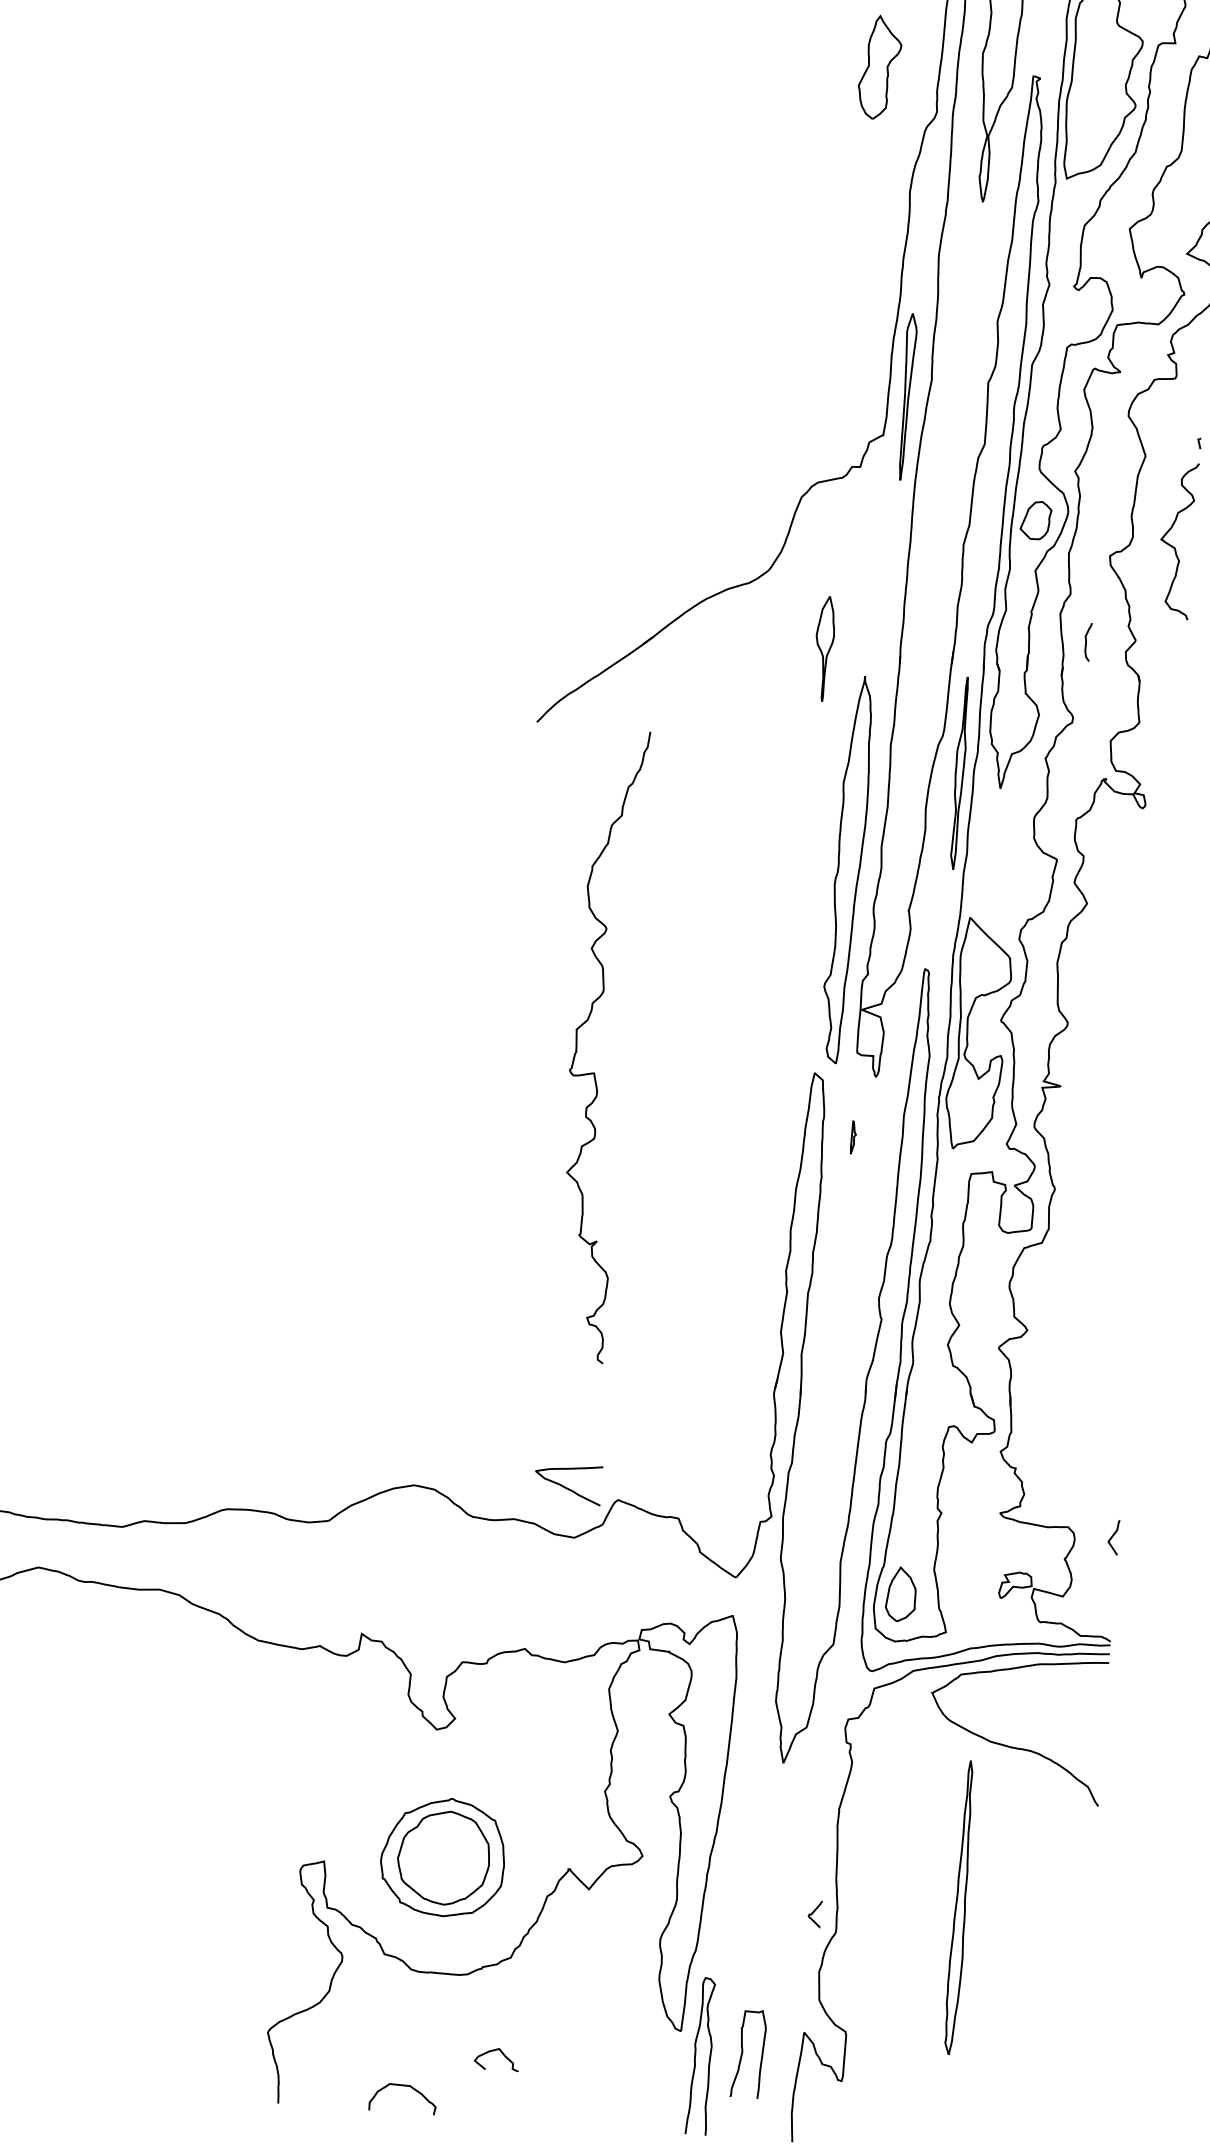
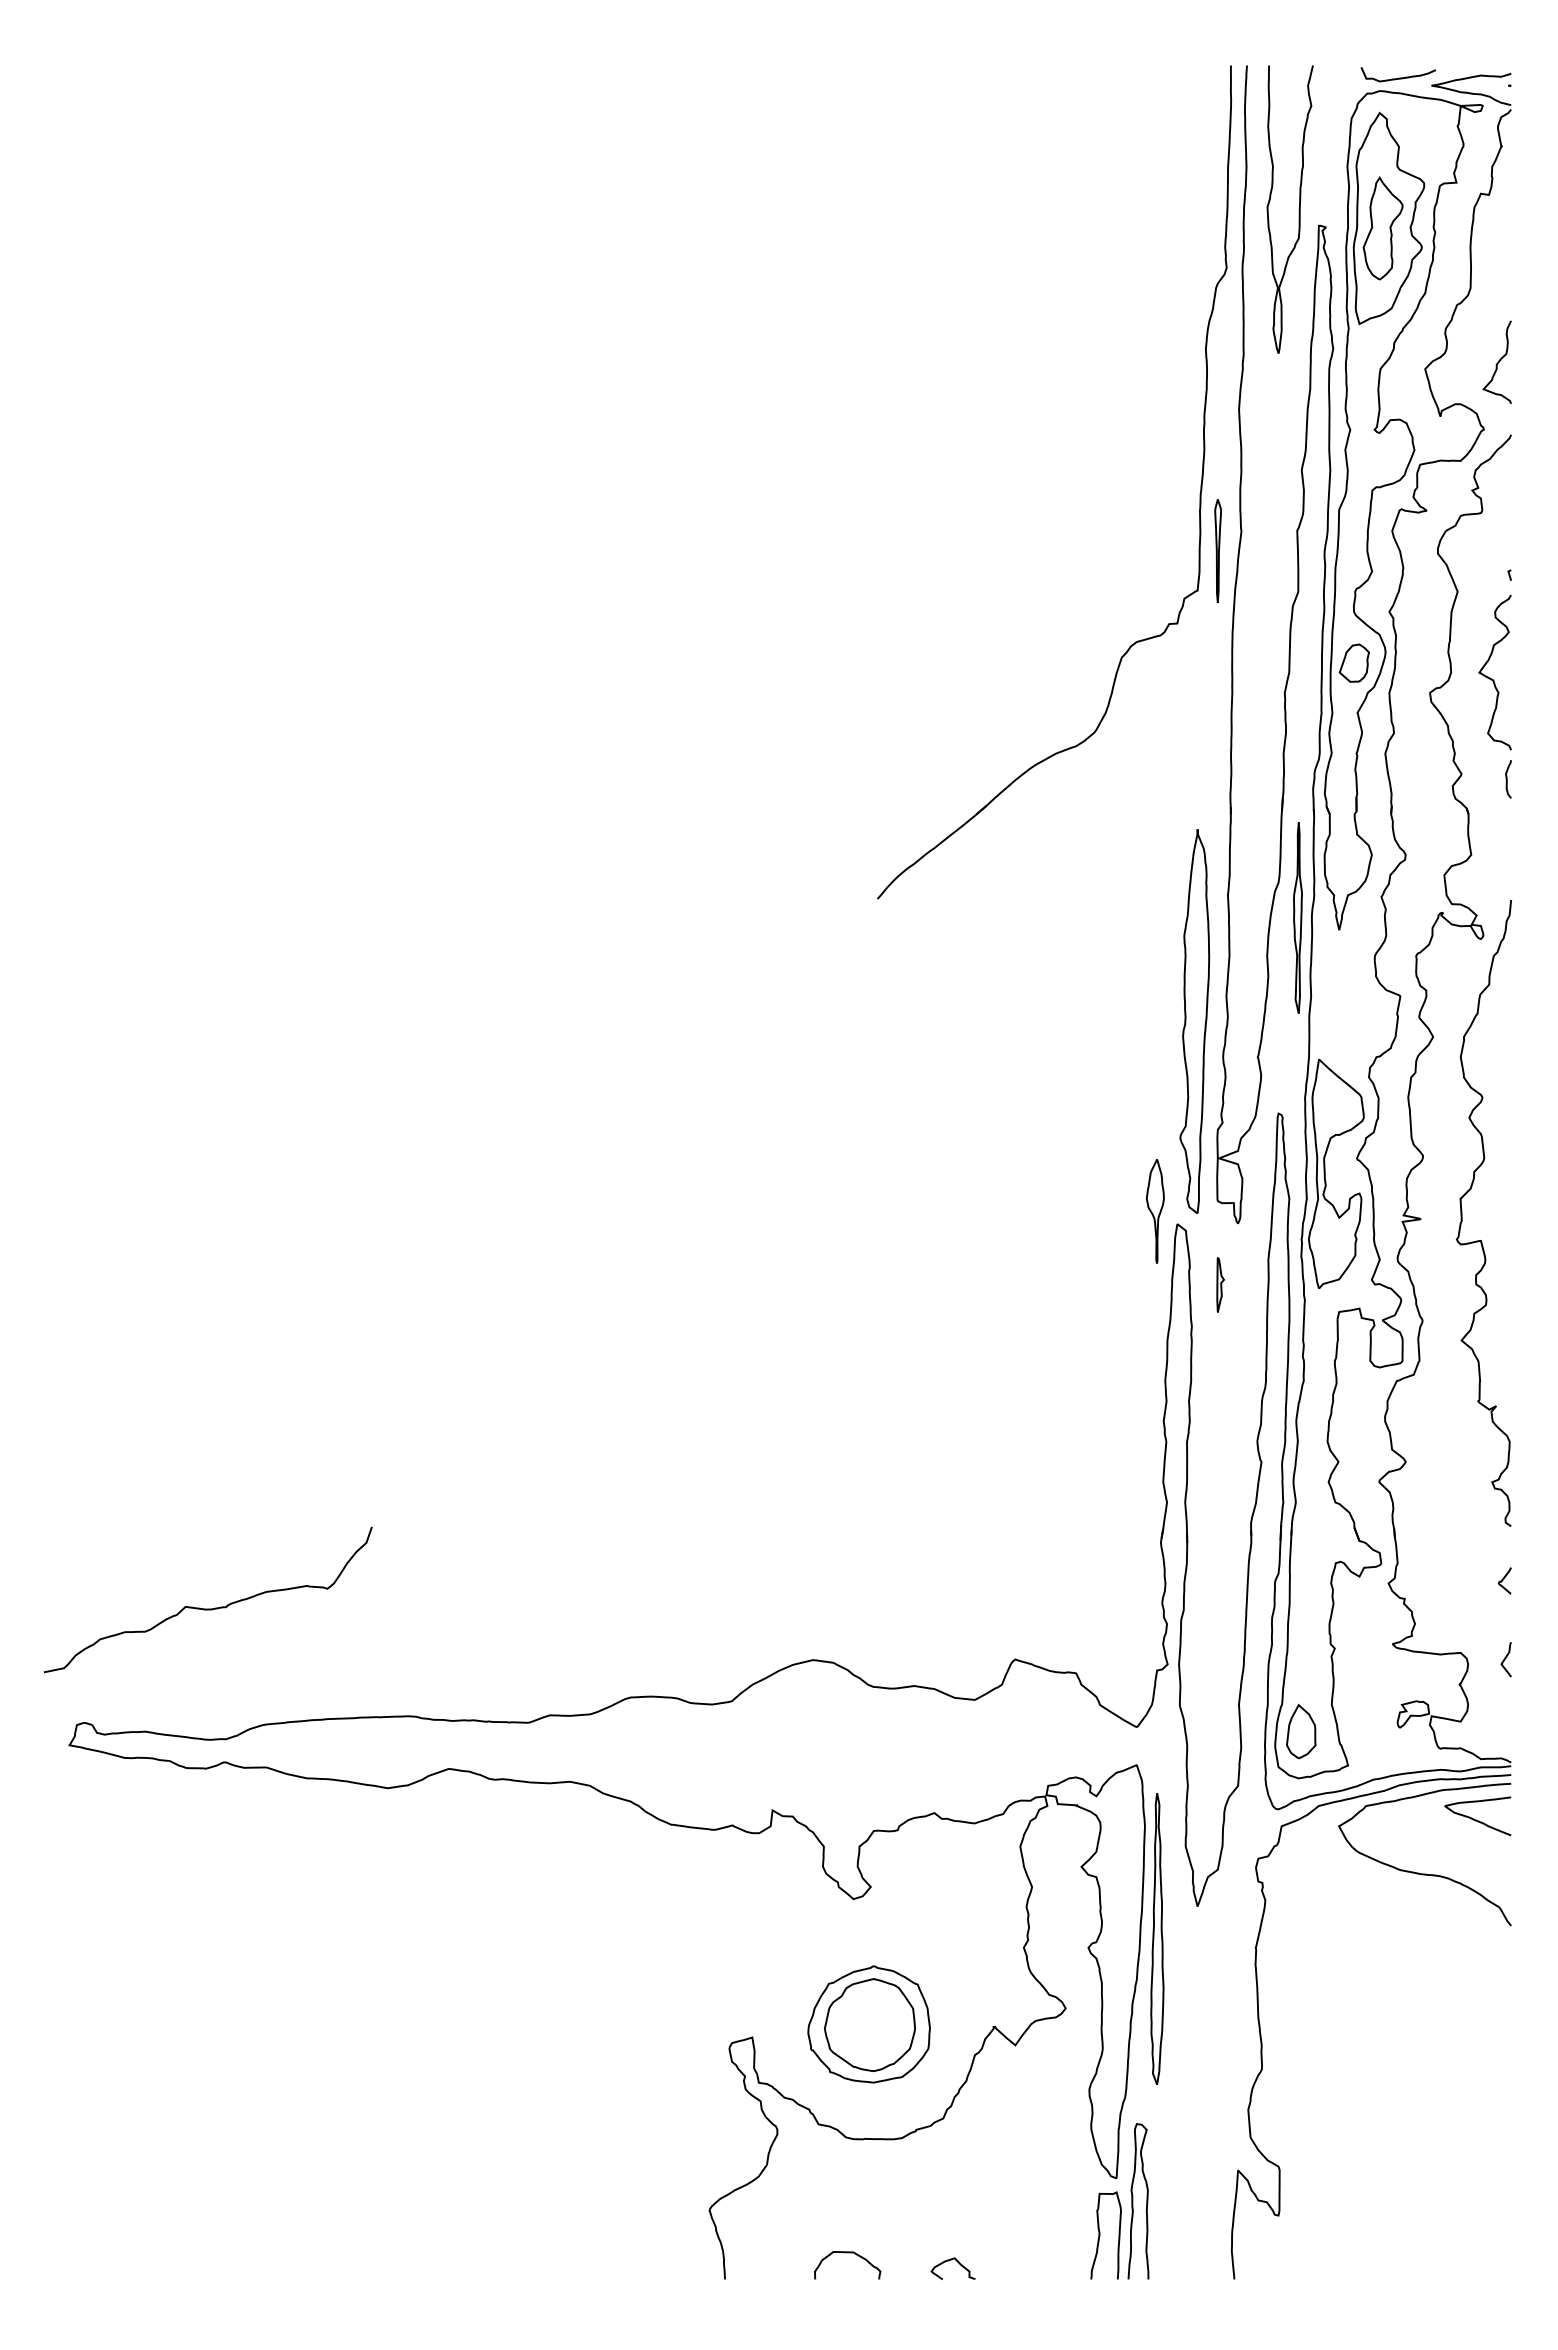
part: (879, 67) -> (1382, 228), moved
part: (906, 396) -> (1217, 550), size x0.62
curve: (1086, 642) -> (1507, 779), moved
part: (823, 648) -> (1154, 1211), moved
curve: (577, 1044) -> (1462, 1213), moved
part: (853, 1137) -> (1220, 1284), size x1.67
curve: (566, 1487) -> (1476, 1819), moved
part: (960, 1907) -> (1157, 1938), moved
curve: (814, 1912) -> (1504, 1579), moved
curve: (501, 2053) -> (957, 2262), moved
curve: (743, 2053) -> (1100, 2235), moved

